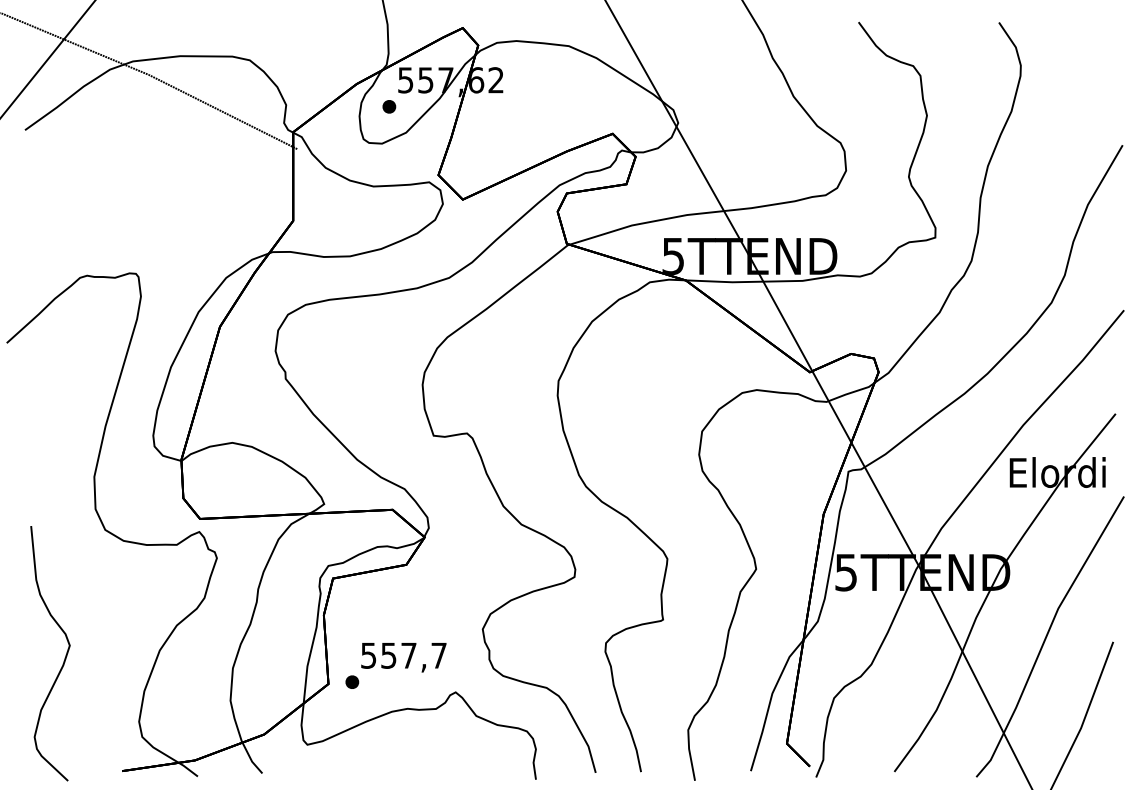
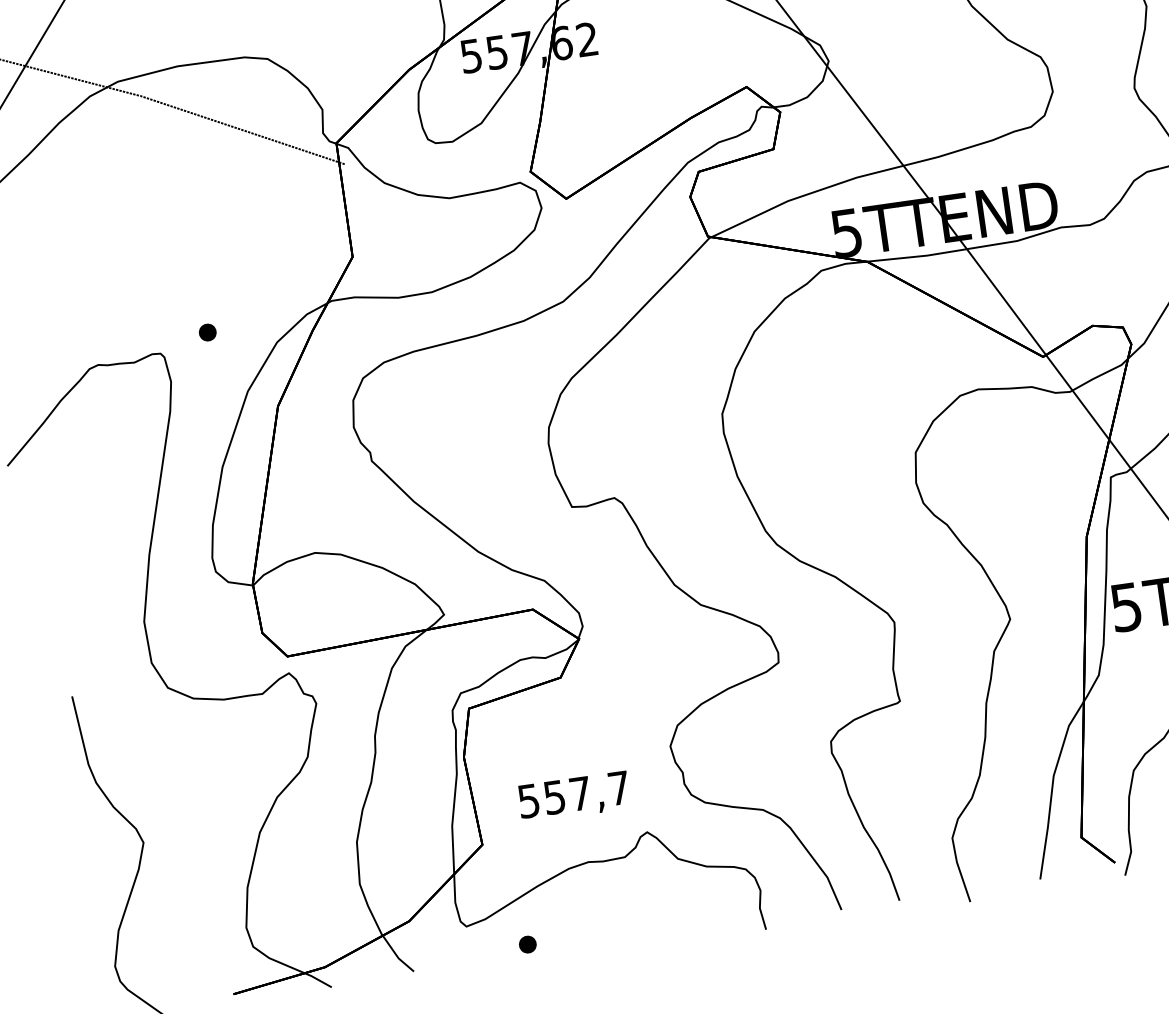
part: (389, 106) -> (207, 332), moved
part: (352, 681) -> (527, 943), moved

